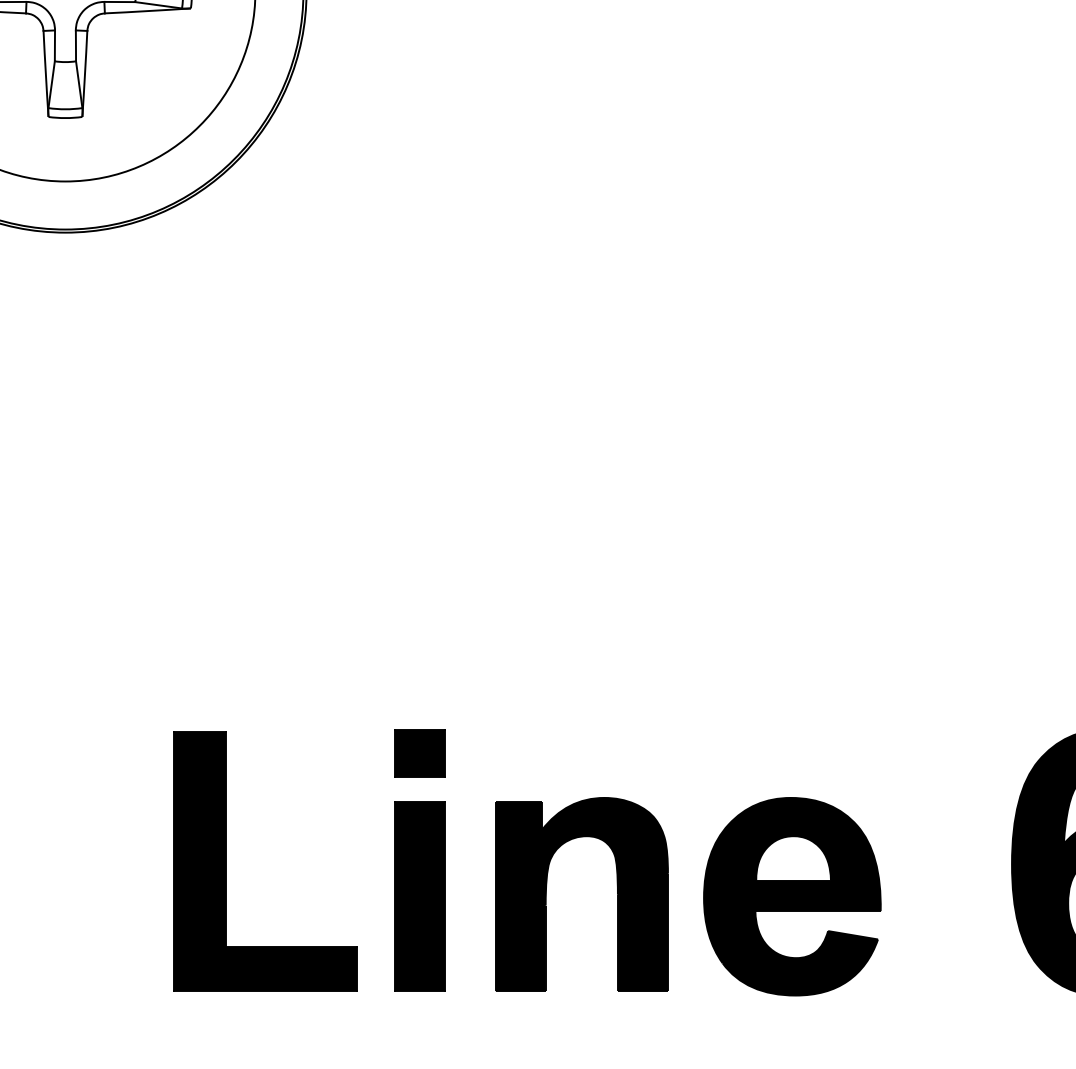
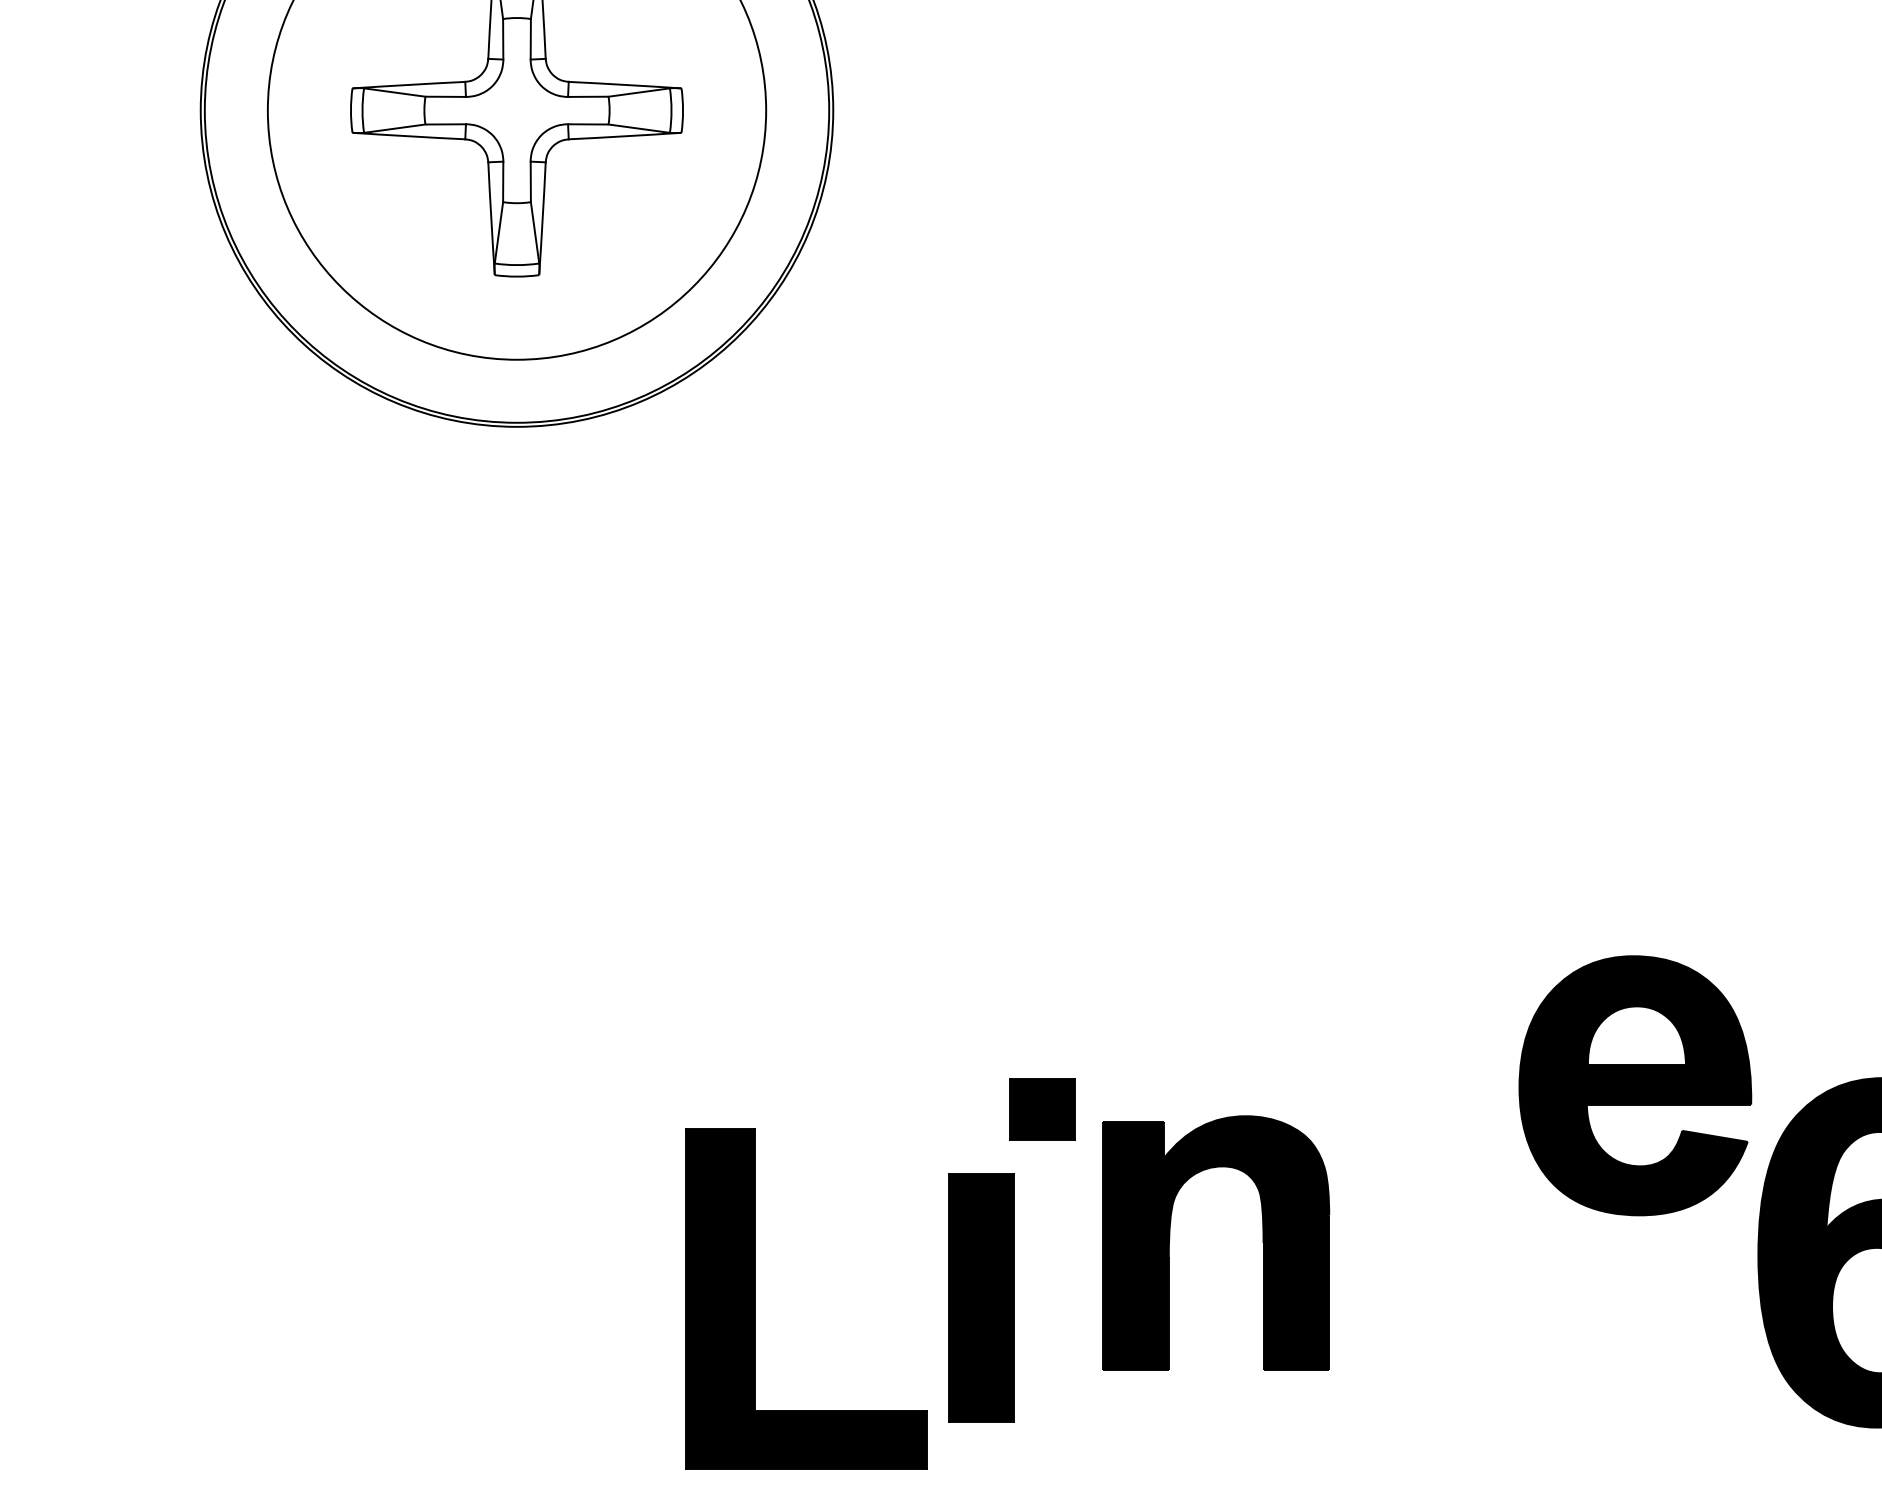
part: (419, 753) -> (1042, 1109), moved
part: (226, 861) -> (755, 1298), moved
part: (617, 894) -> (1262, 1242), moved
part: (792, 896) -> (1635, 1085), moved

